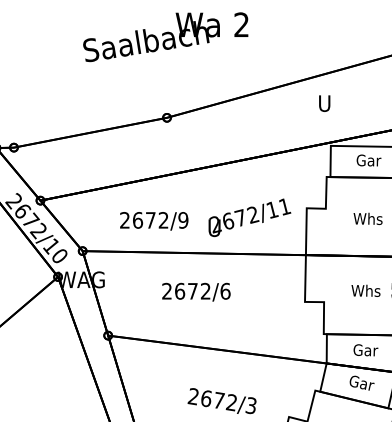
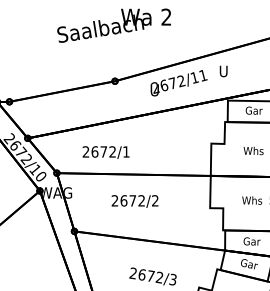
text: (248, 218) -> (178, 83), moved
text: (182, 219) -> (125, 151), 2672/9 -> 2672/1
text: (225, 290) -> (155, 200), 2672/6 -> 2672/2

